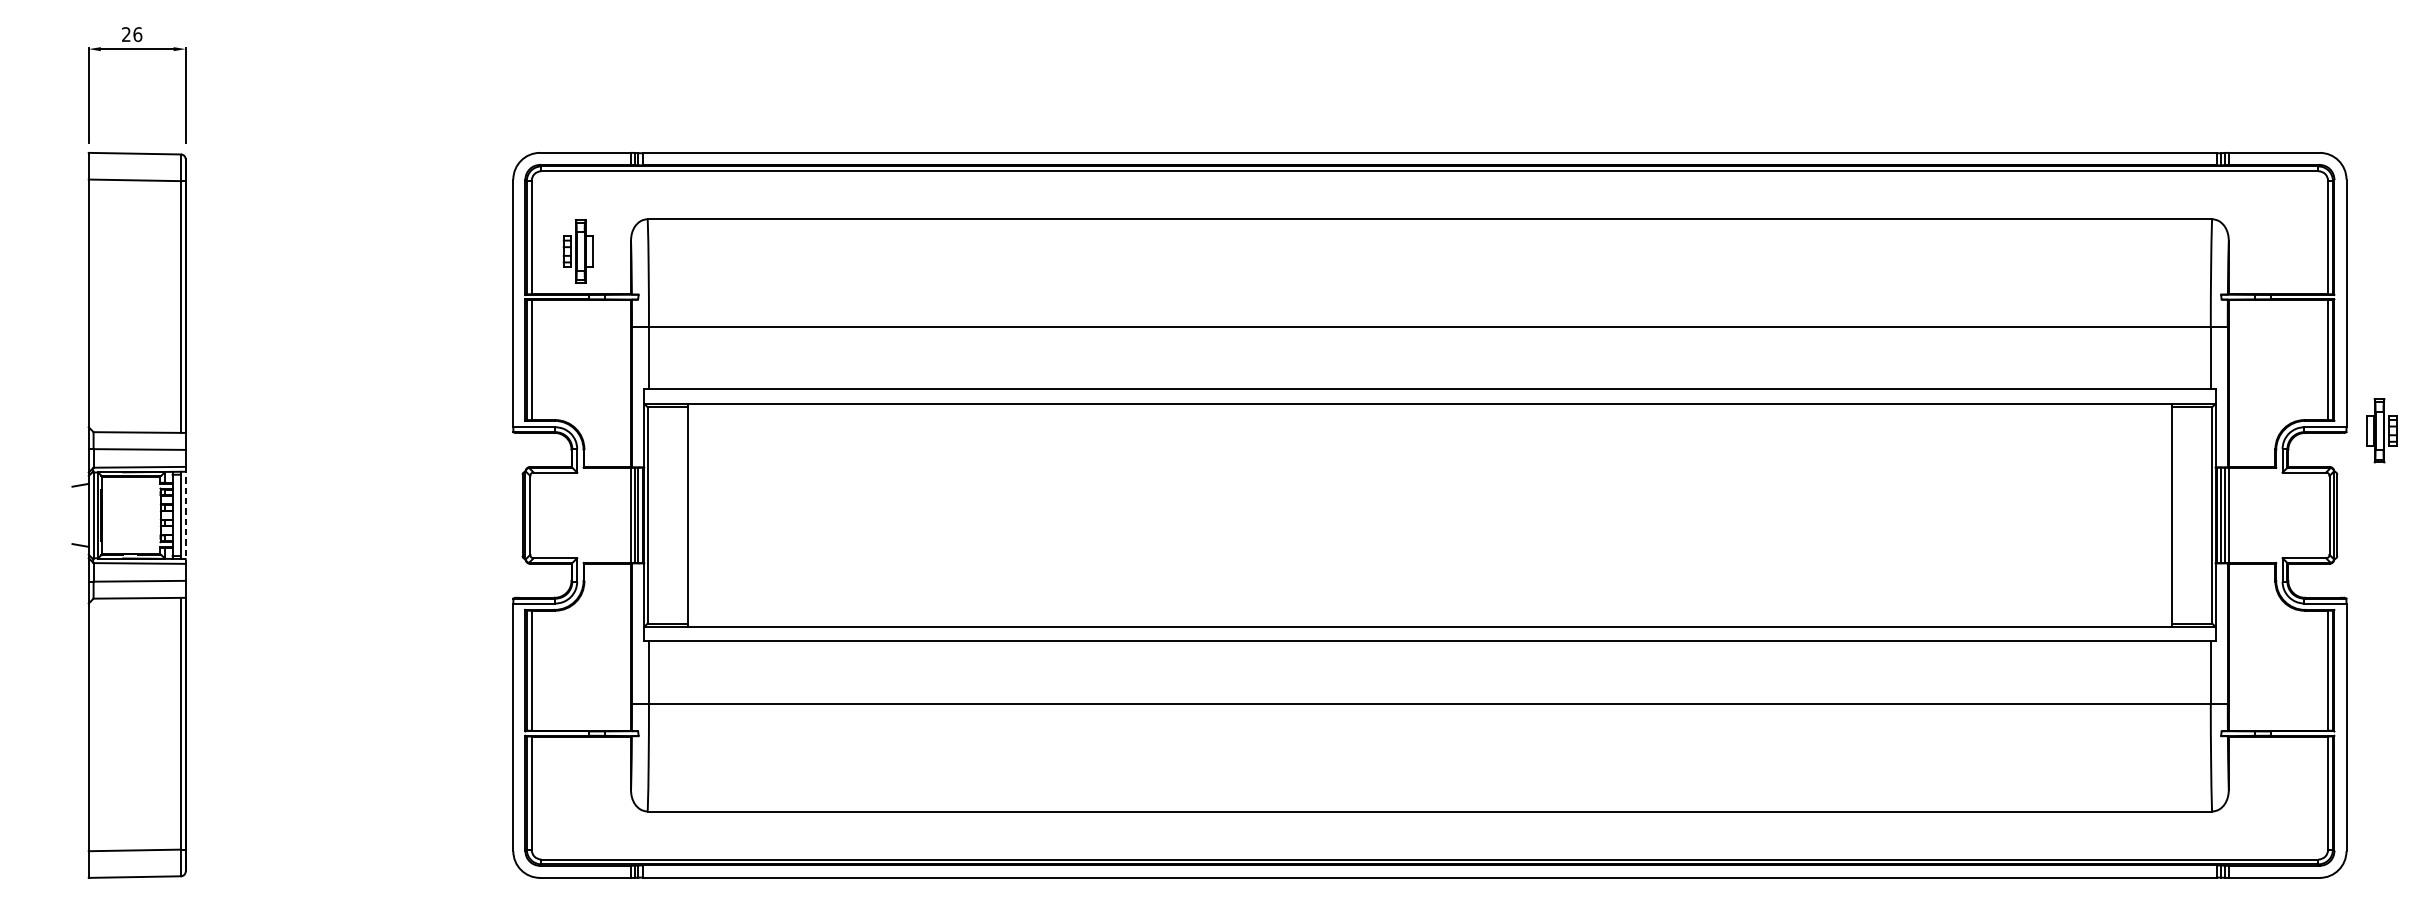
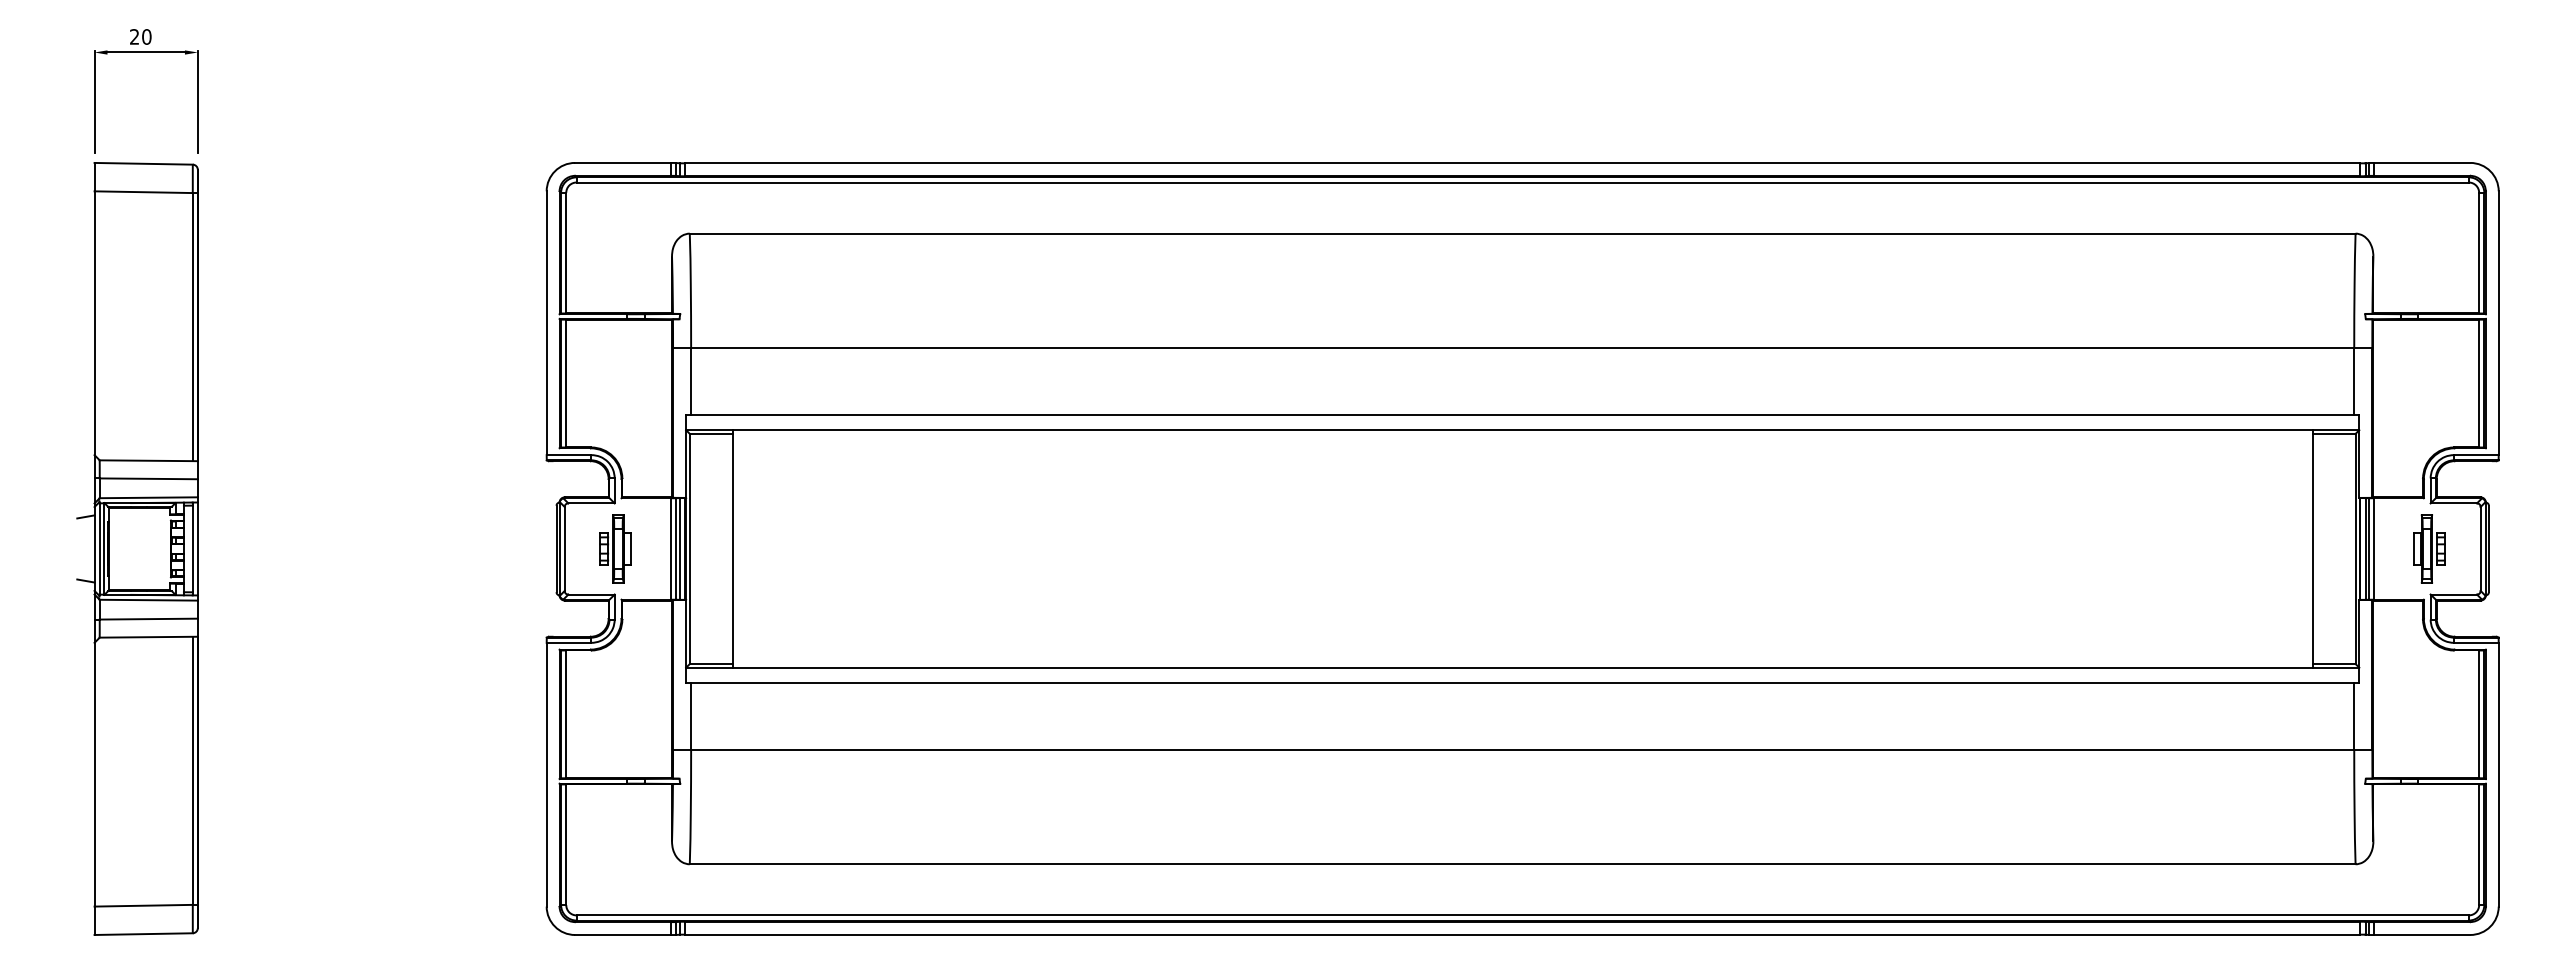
text: (137, 34) -> (146, 36), 26 -> 20
part: (577, 251) -> (615, 548), moved
part: (2381, 430) -> (2429, 548), moved
line: (185, 514) -> (197, 548), dashed -> solid

